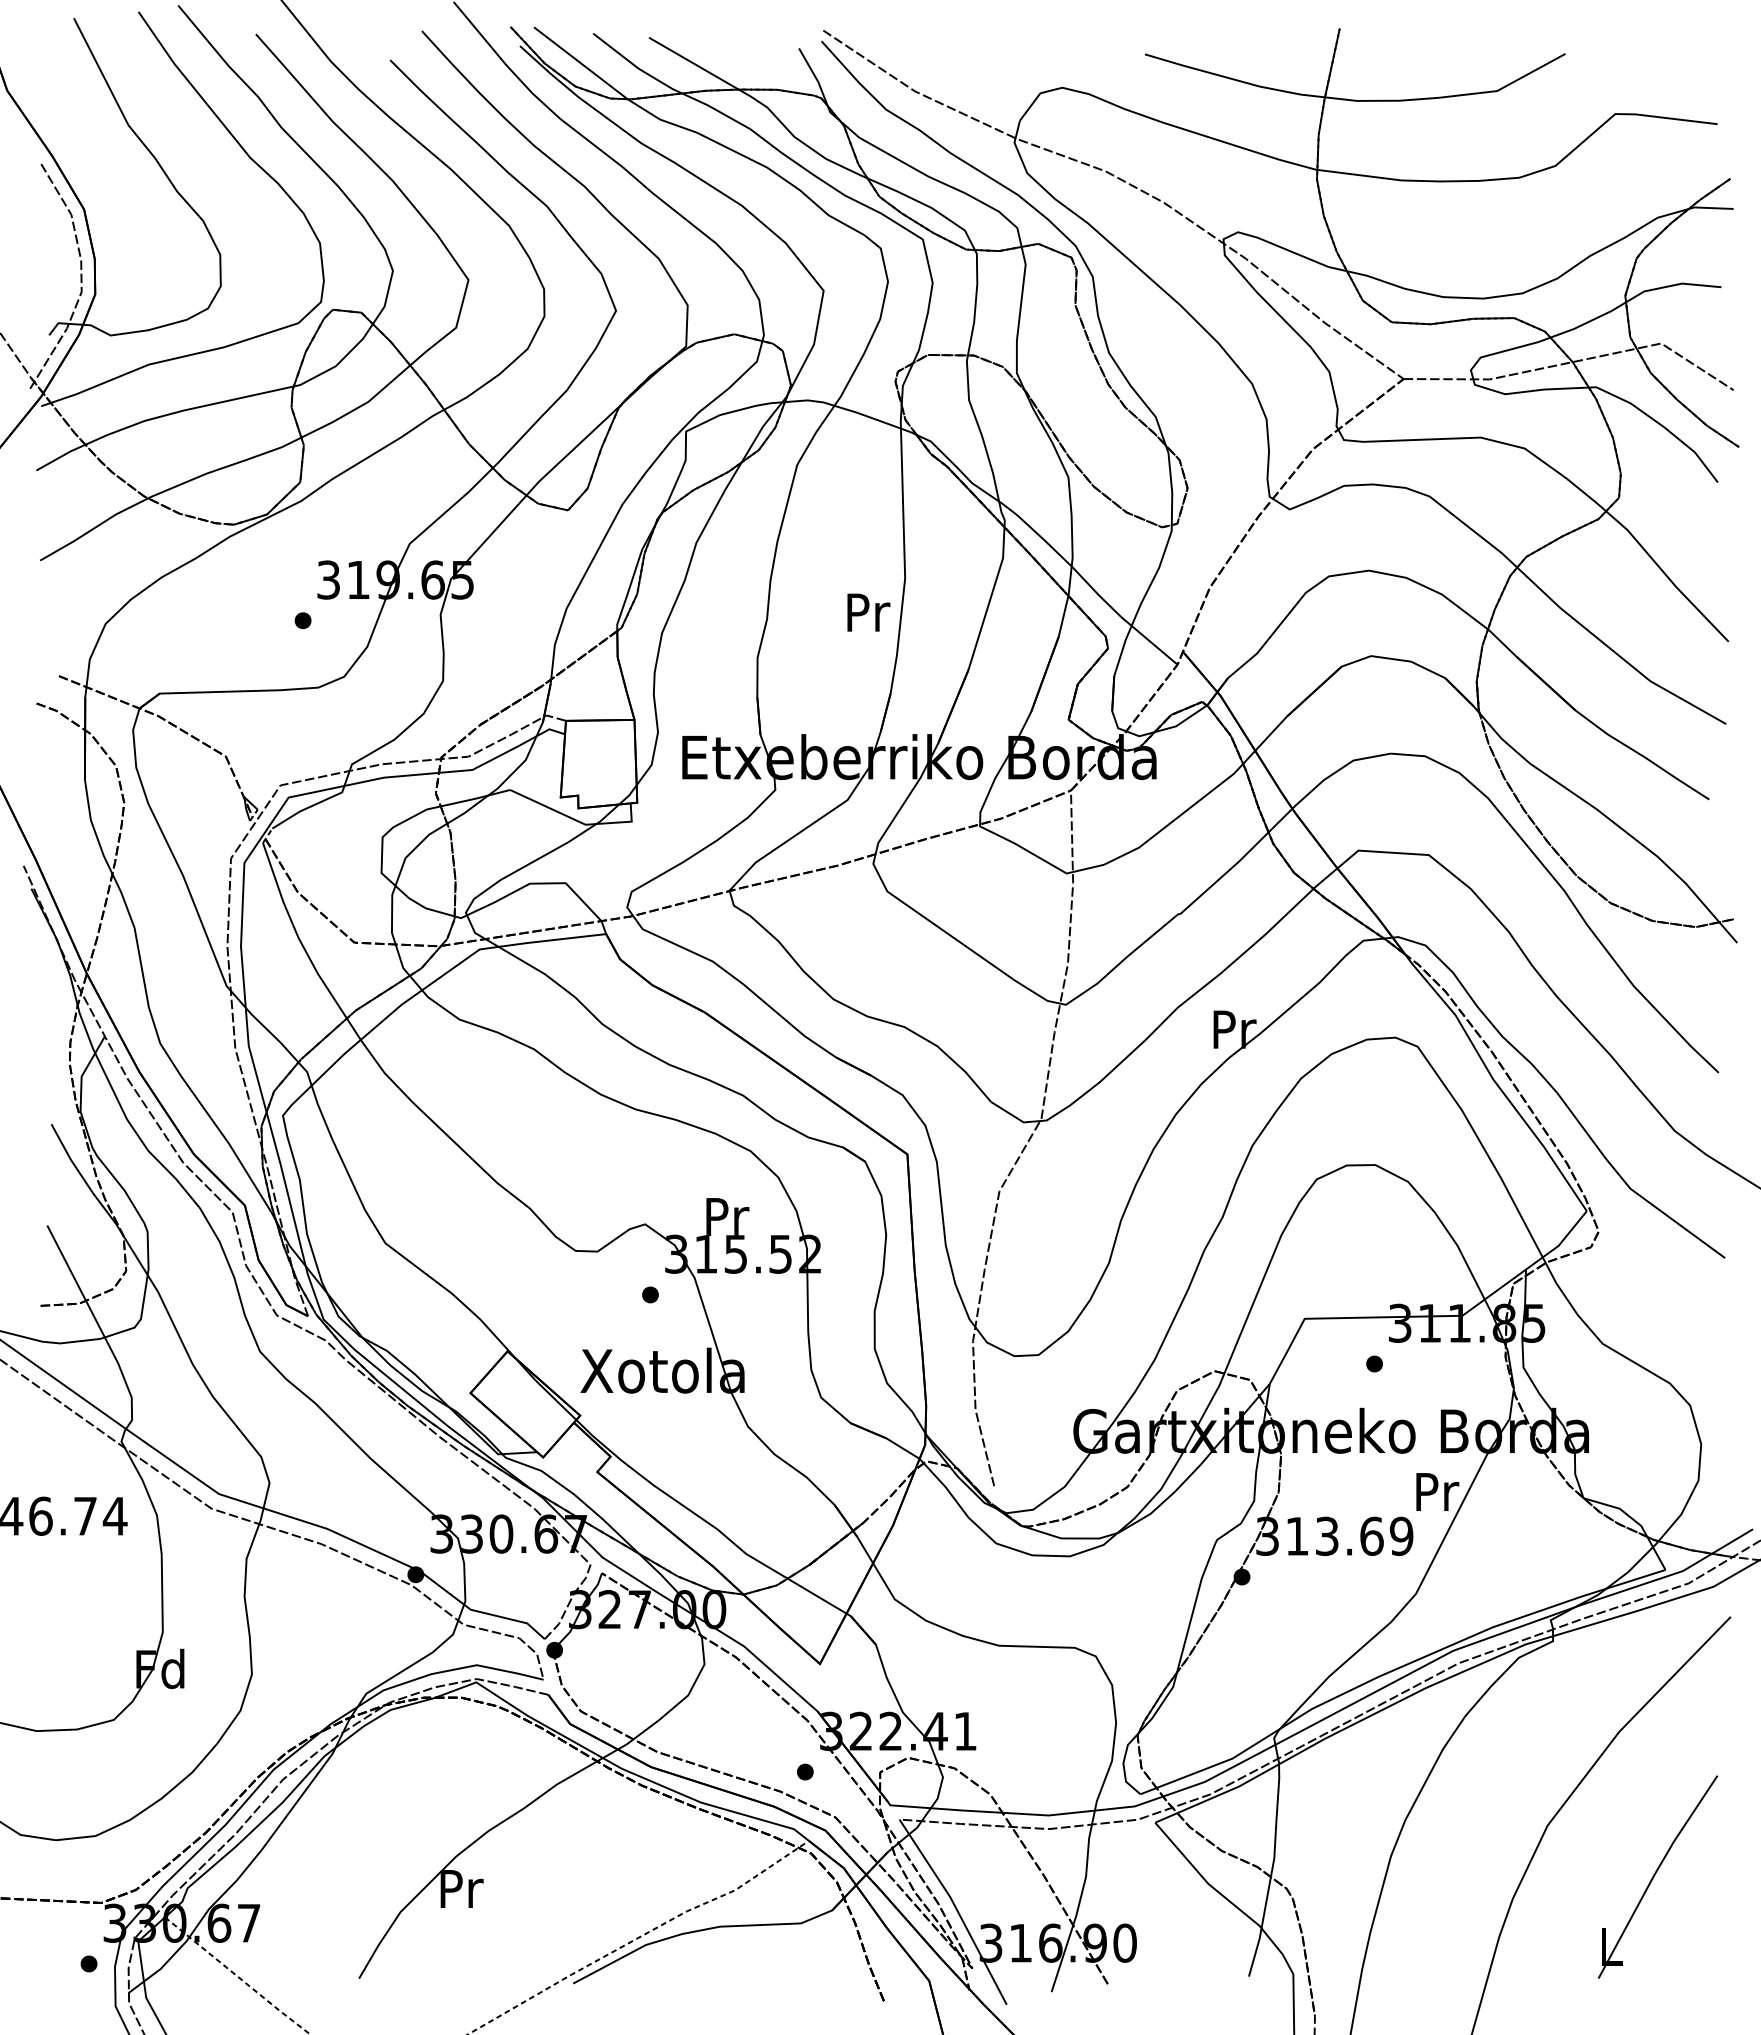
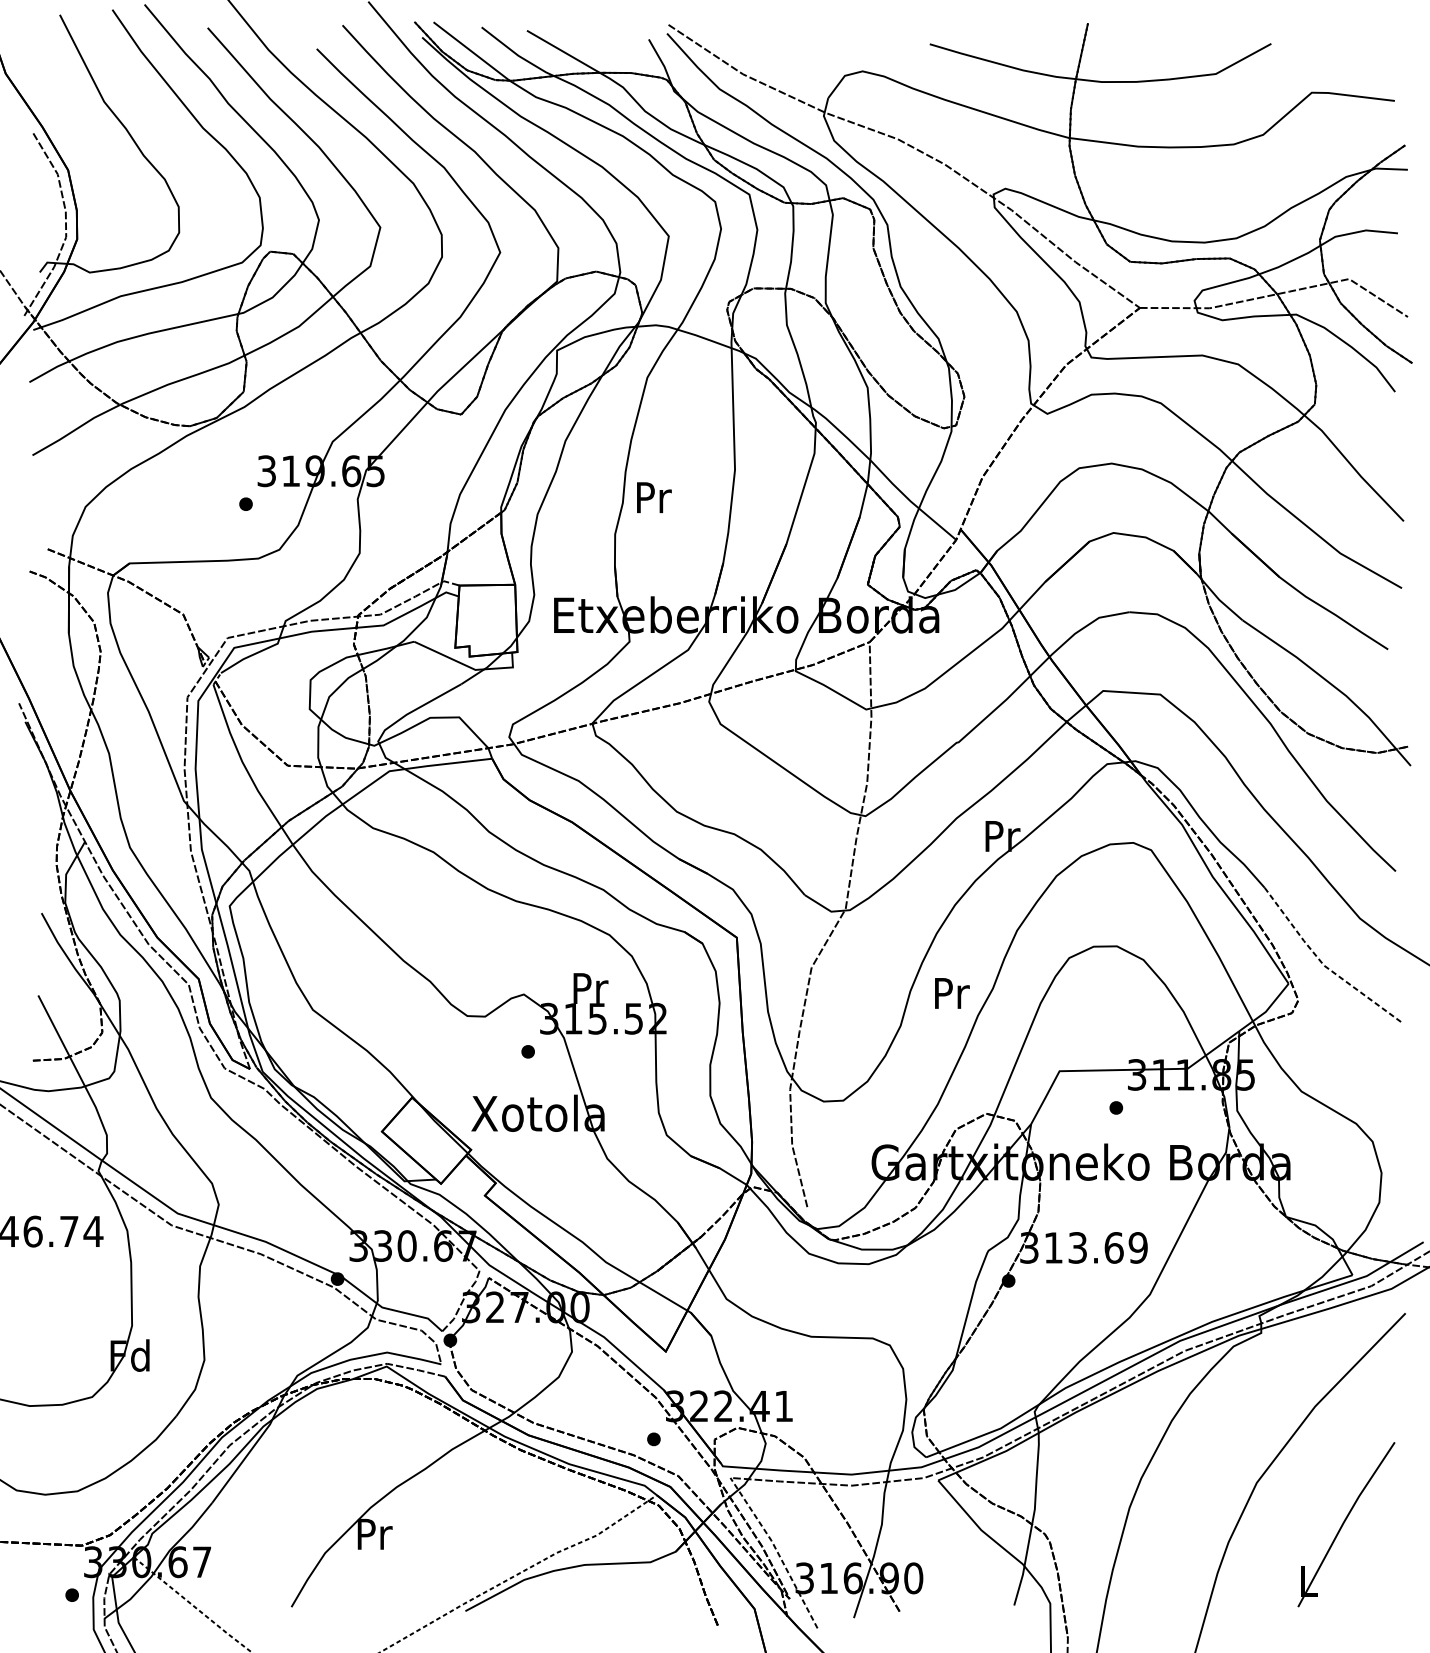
text: (868, 612) -> (654, 497), moved
line: (1629, 1187) -> (1323, 964), solid -> dashed
text: (1437, 1491) -> (952, 993), moved
line: (956, 1909) -> (776, 1550), solid -> dashed

